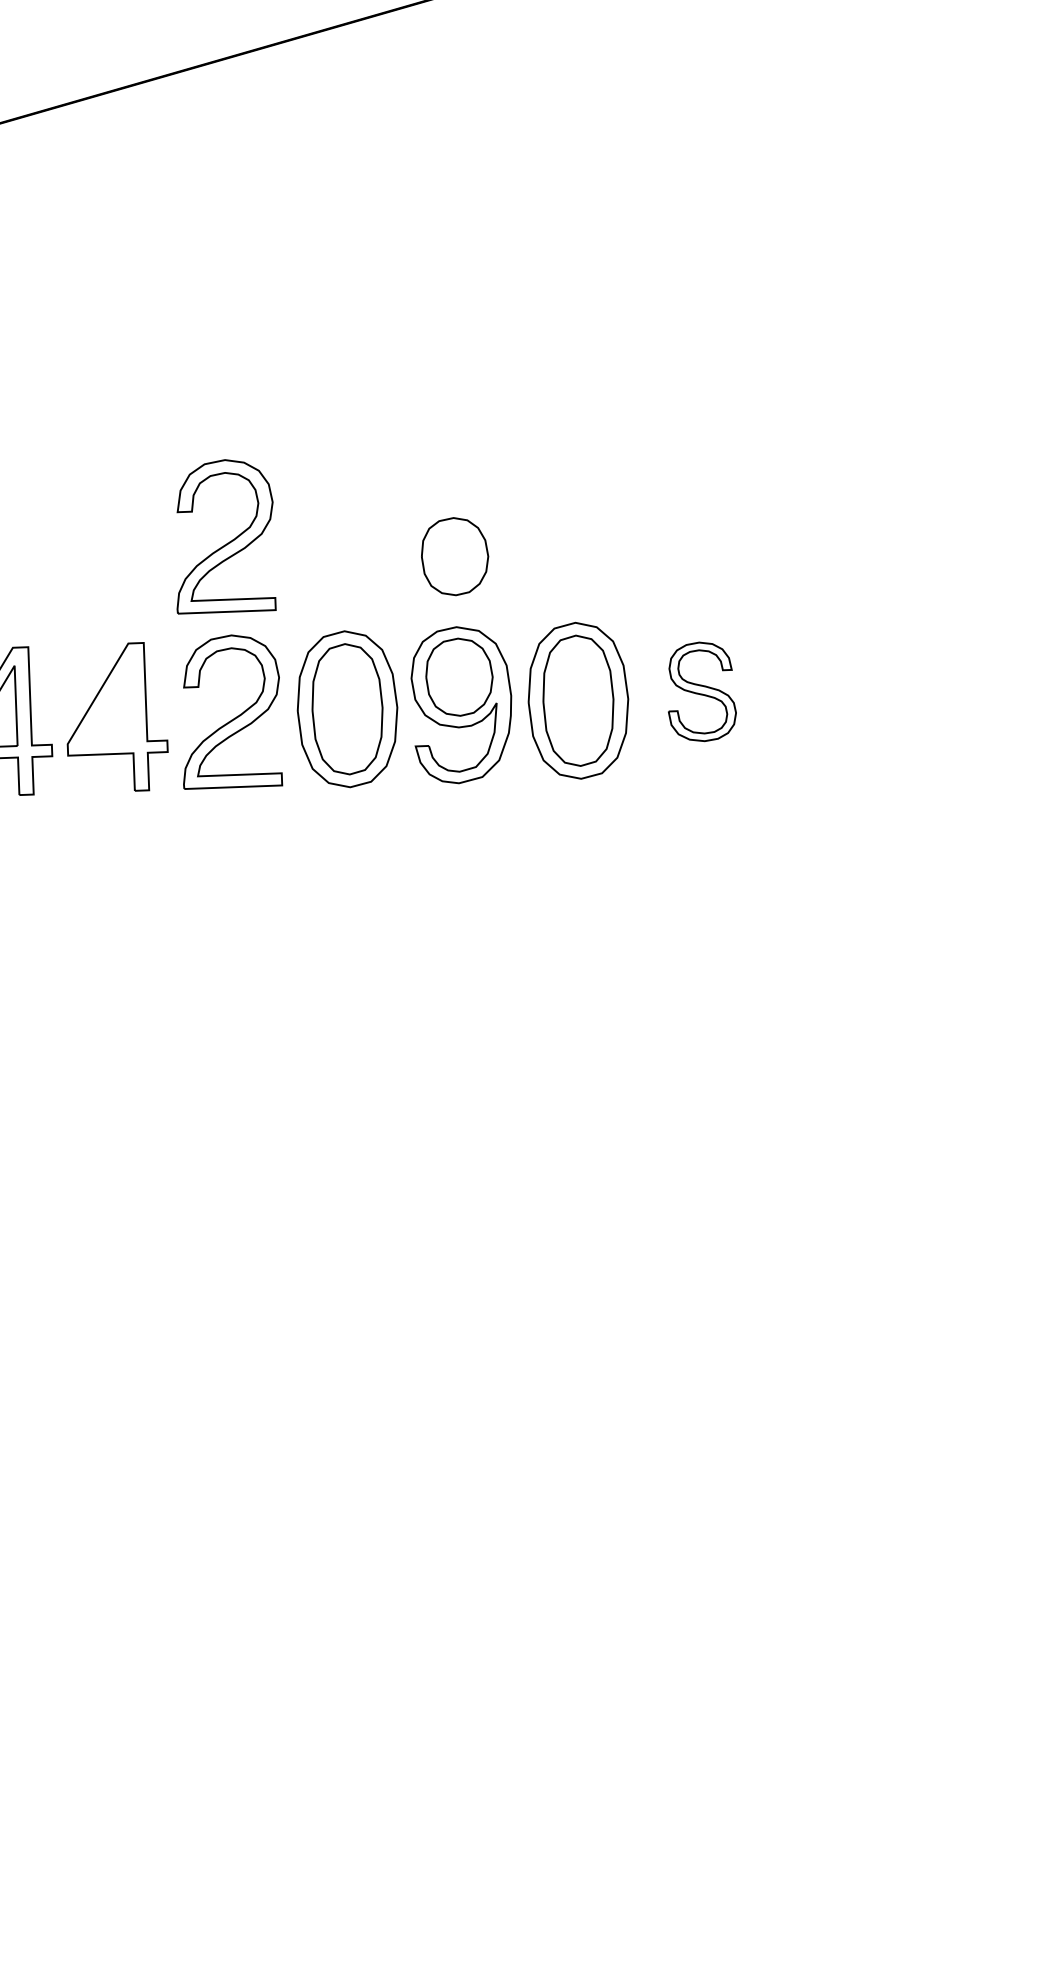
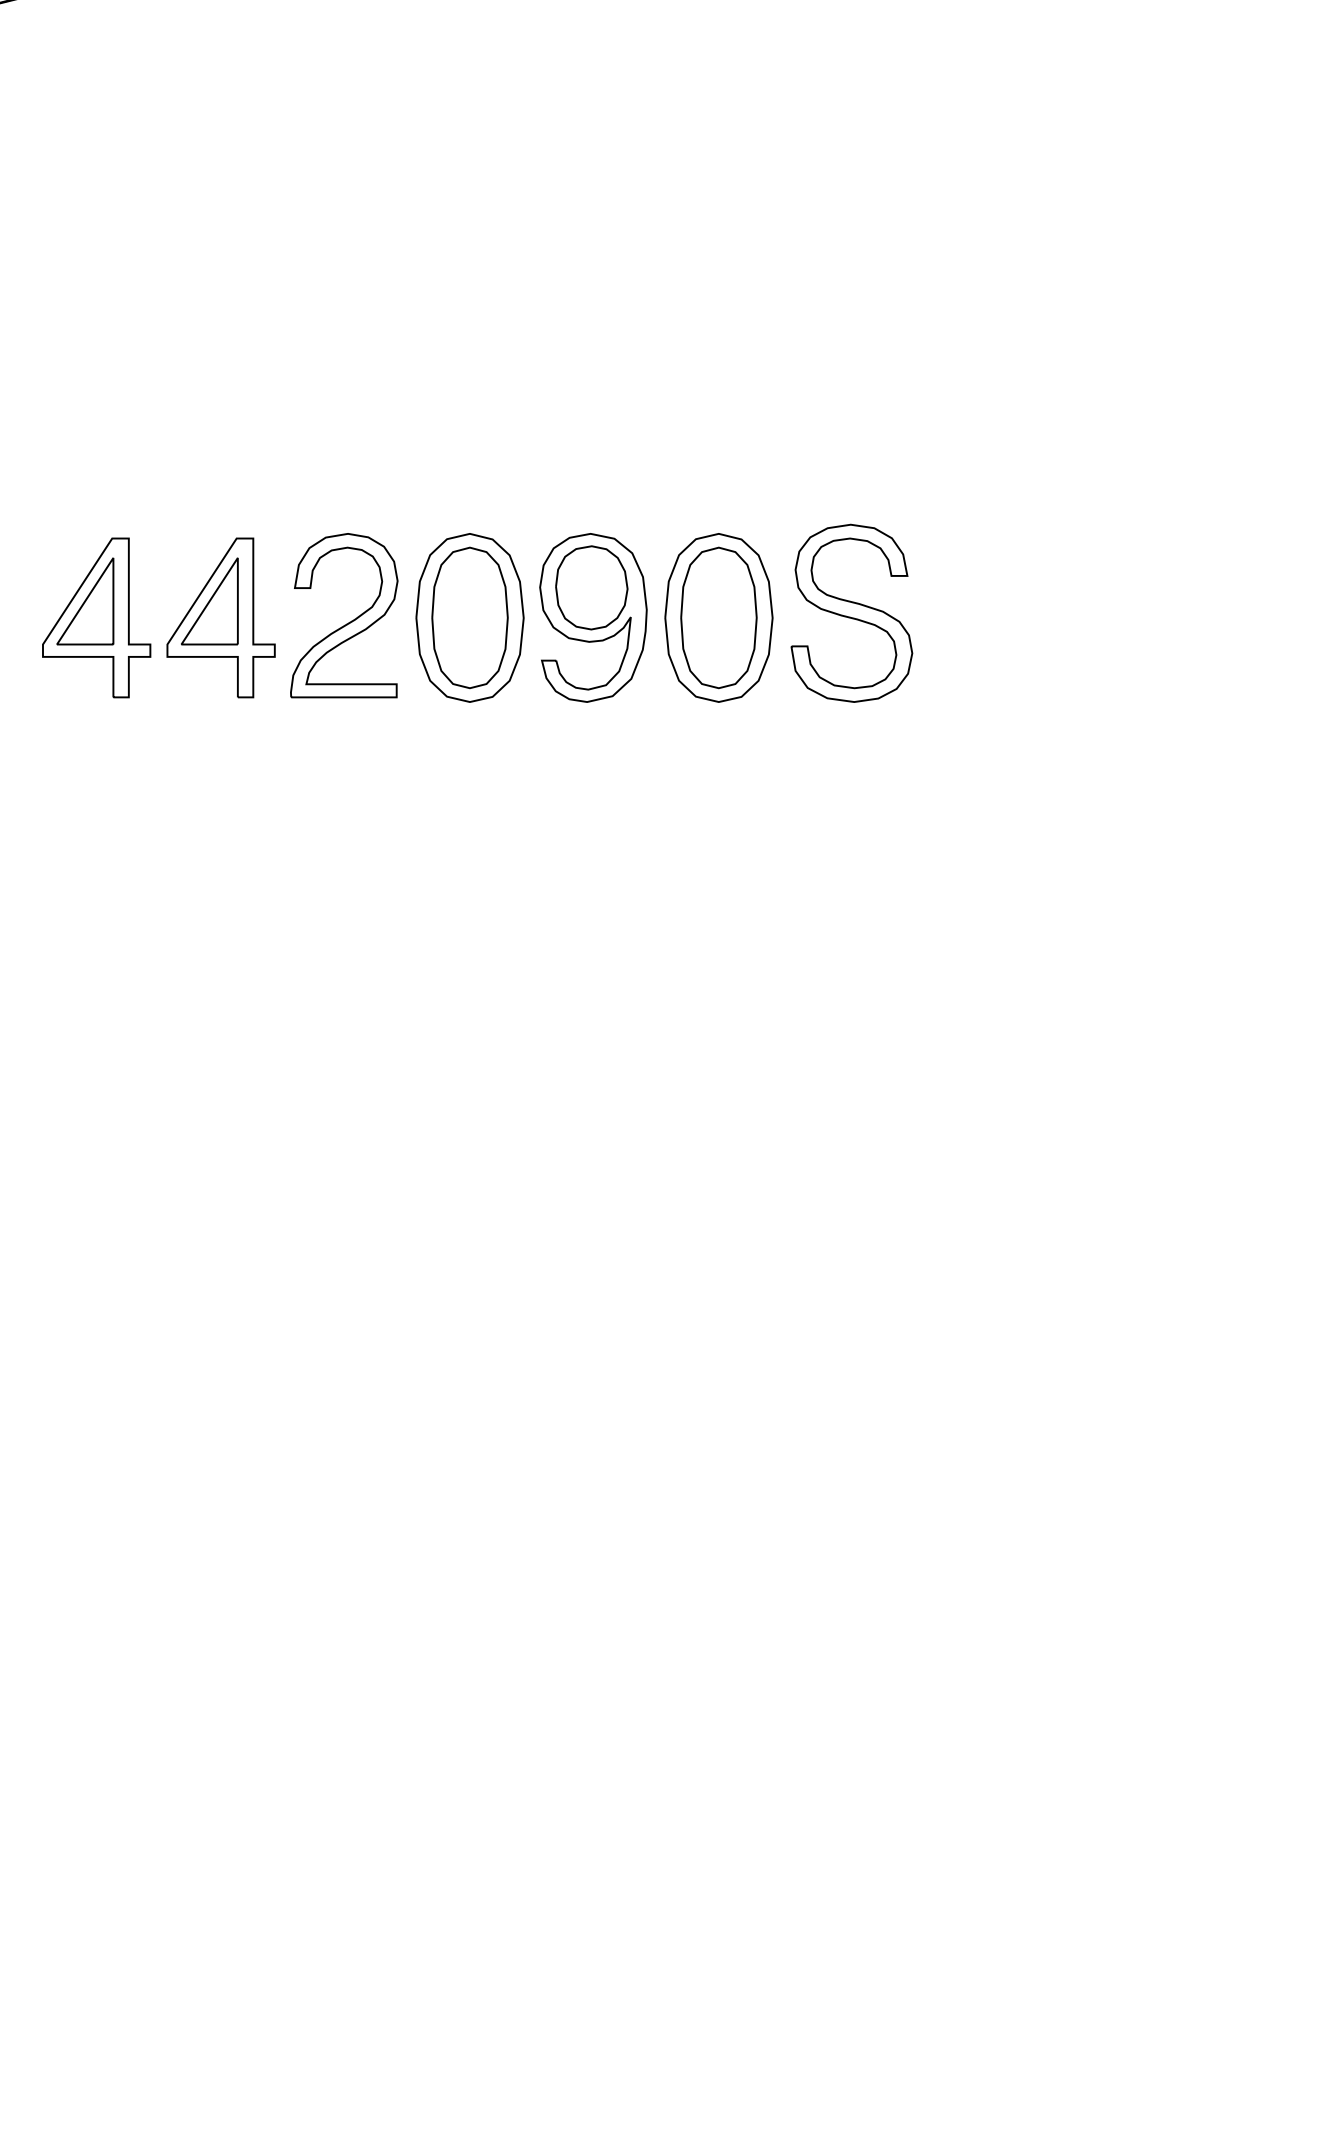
part: (229, 541) -> (349, 432), removed
part: (454, 556) -> (591, 457), removed
part: (701, 691) -> (851, 612), size x1.67
part: (105, 702) -> (209, 601), added

